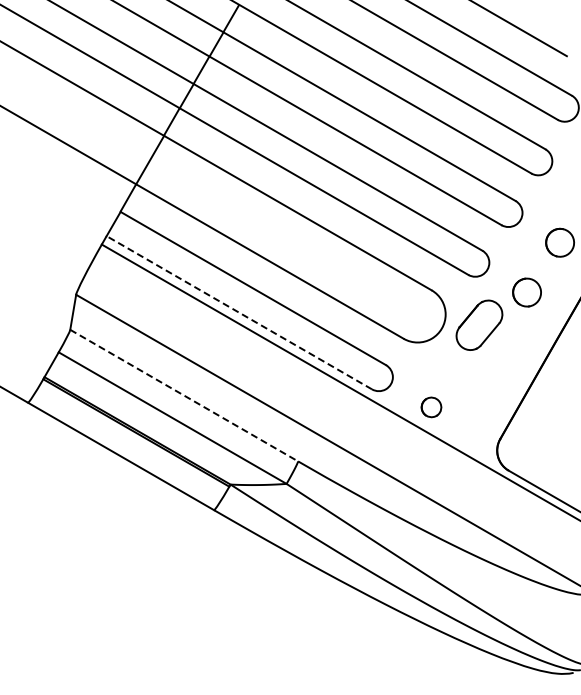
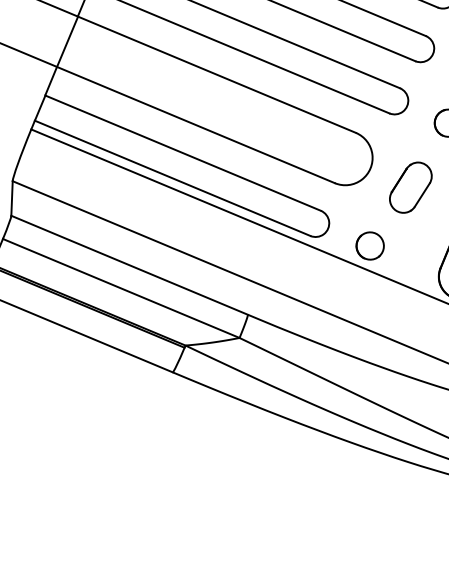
line: (238, 312) -> (171, 178), dashed -> solid
part: (479, 324) -> (410, 186), moved
line: (184, 395) -> (129, 265), dashed -> solid
part: (431, 407) -> (370, 246), size x1.43

